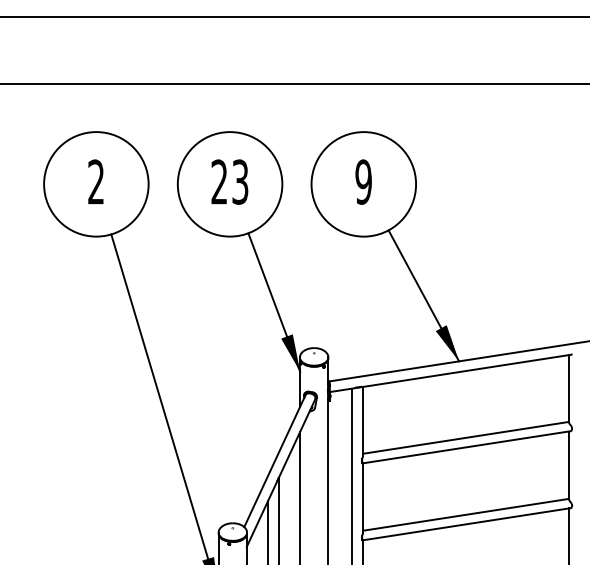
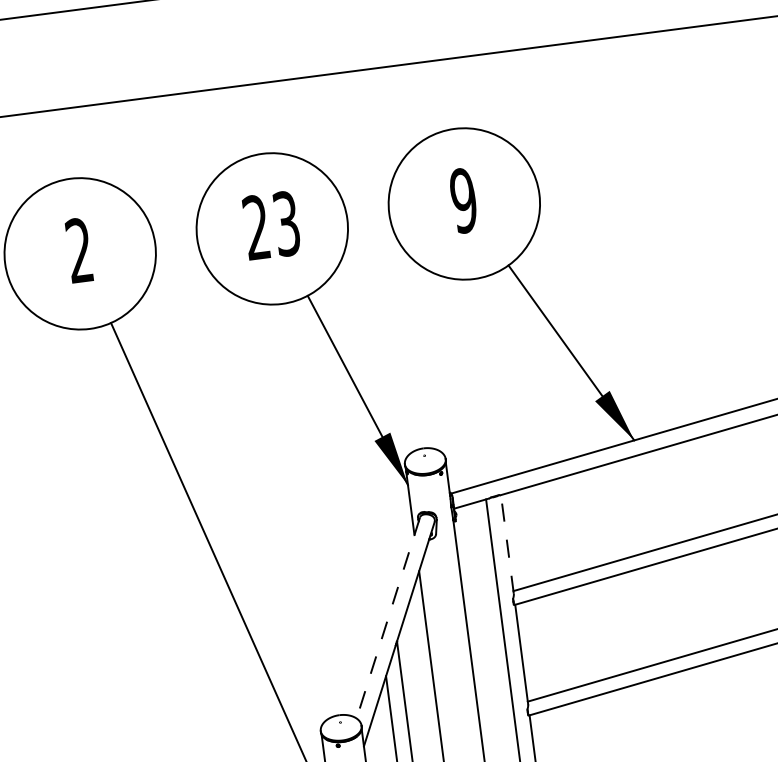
line: (363, 420) -> (507, 543), solid -> dashed
line: (274, 461) -> (387, 618), solid -> dashed

